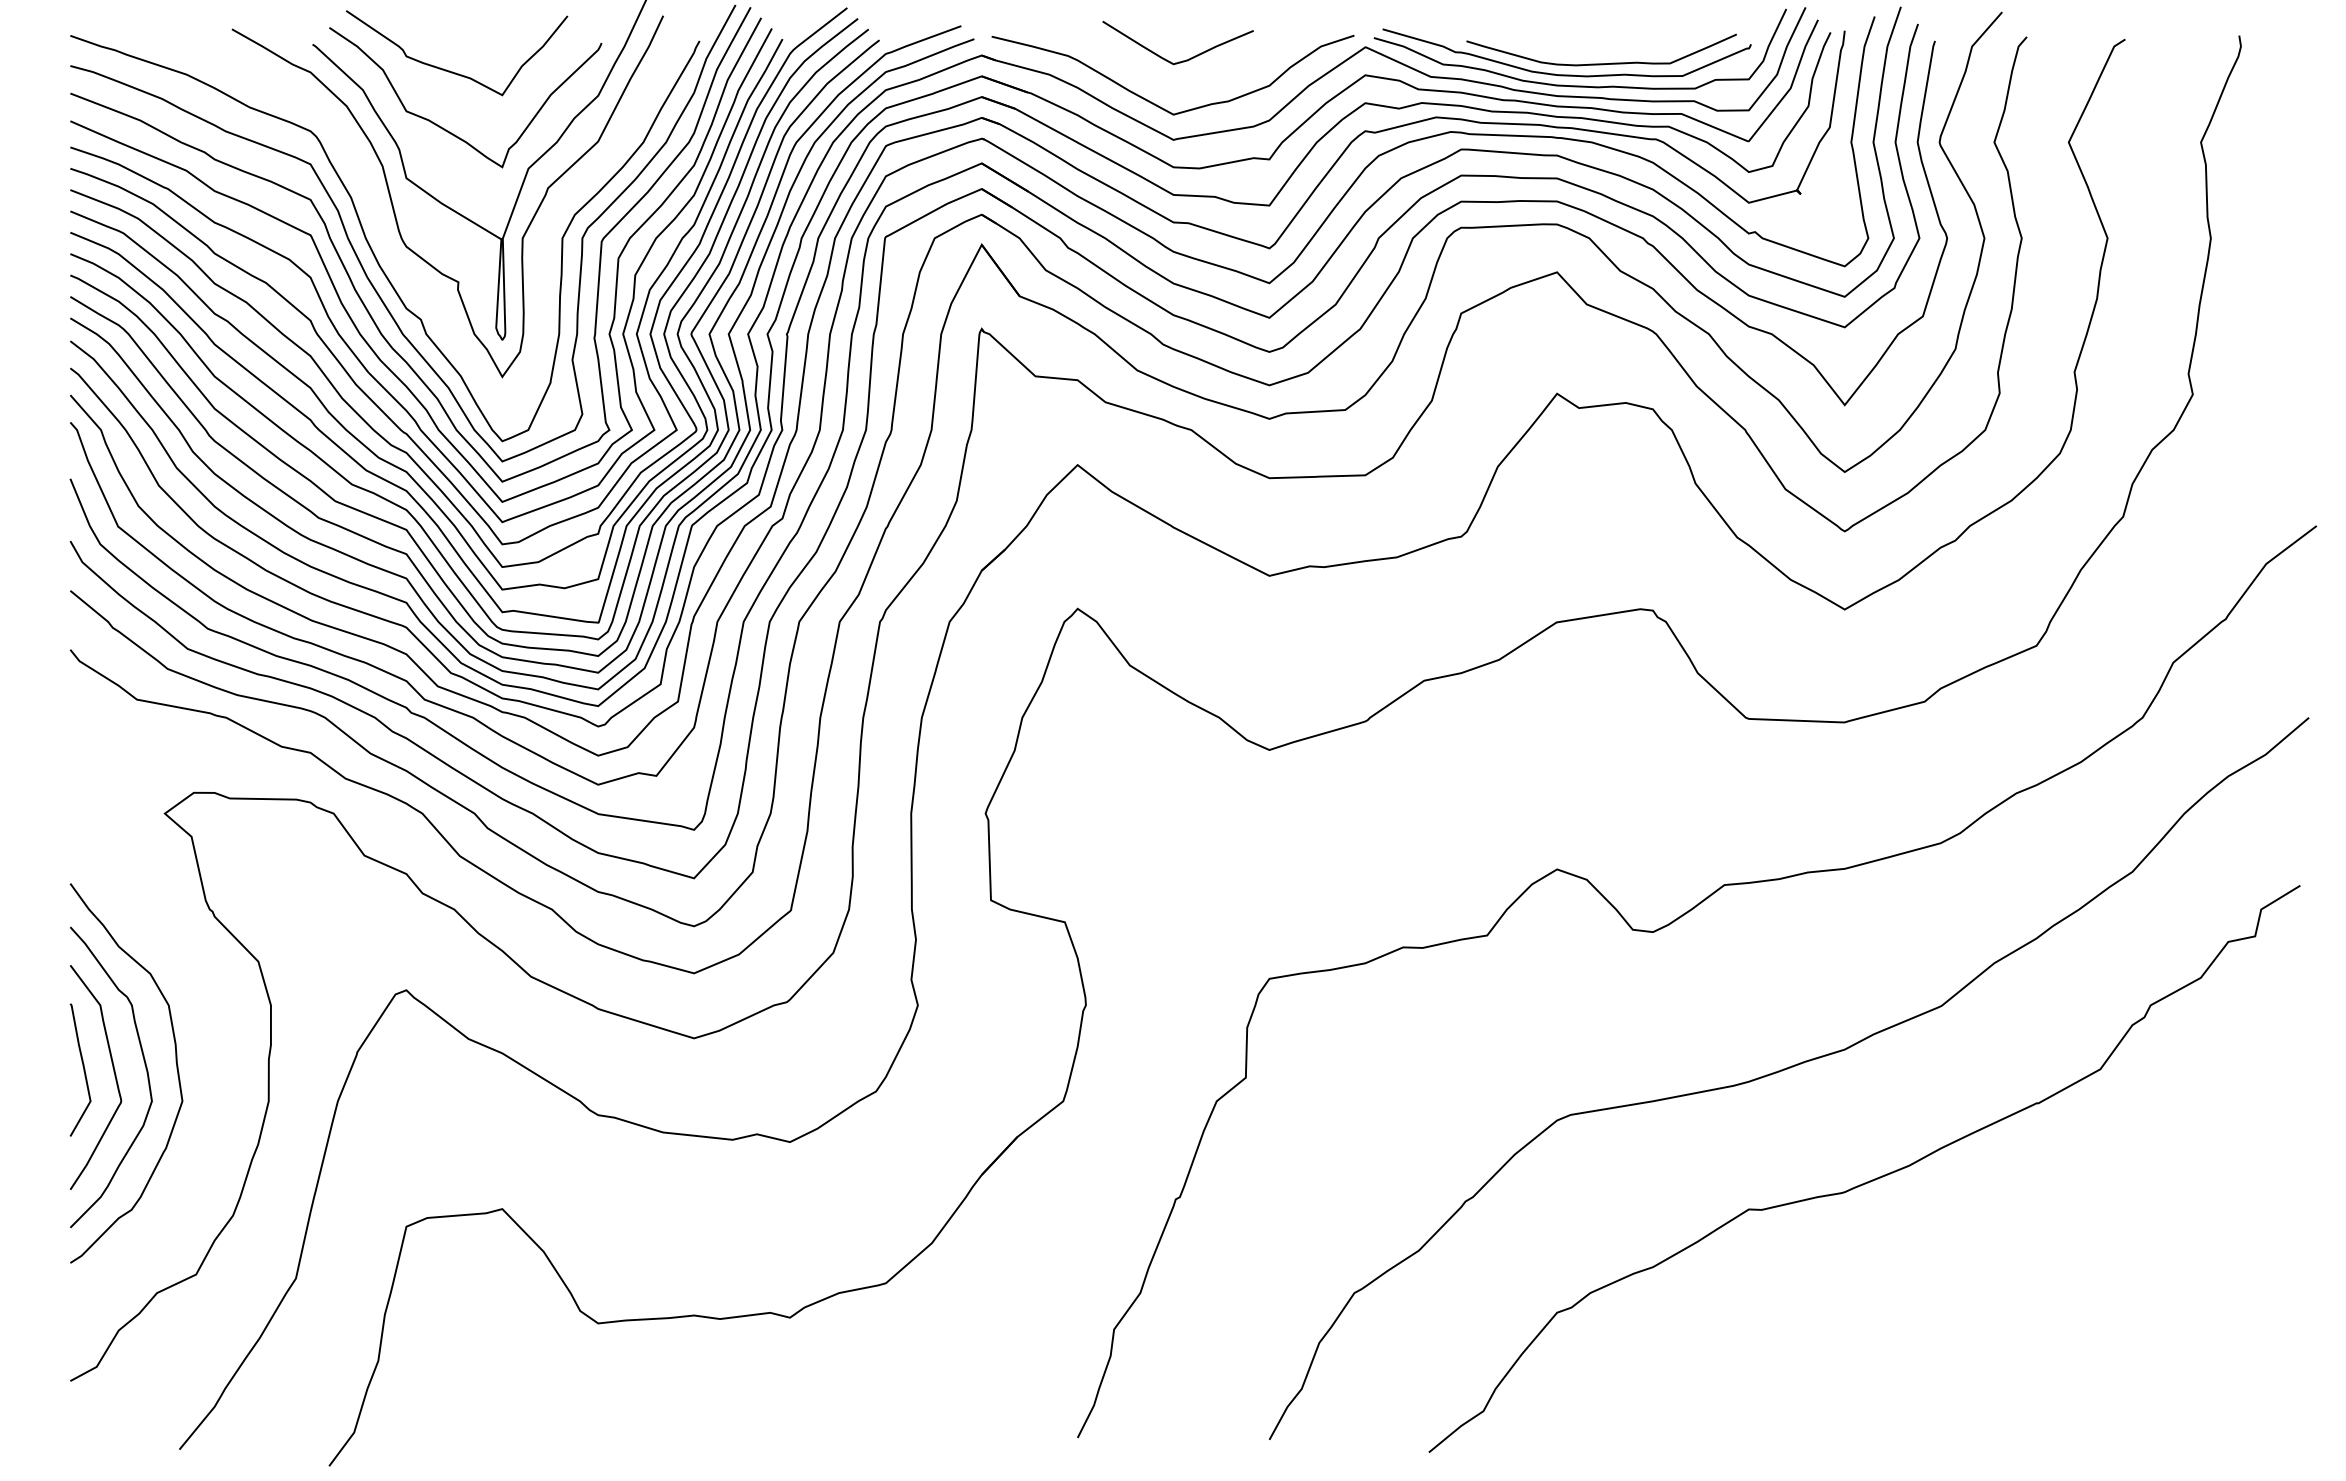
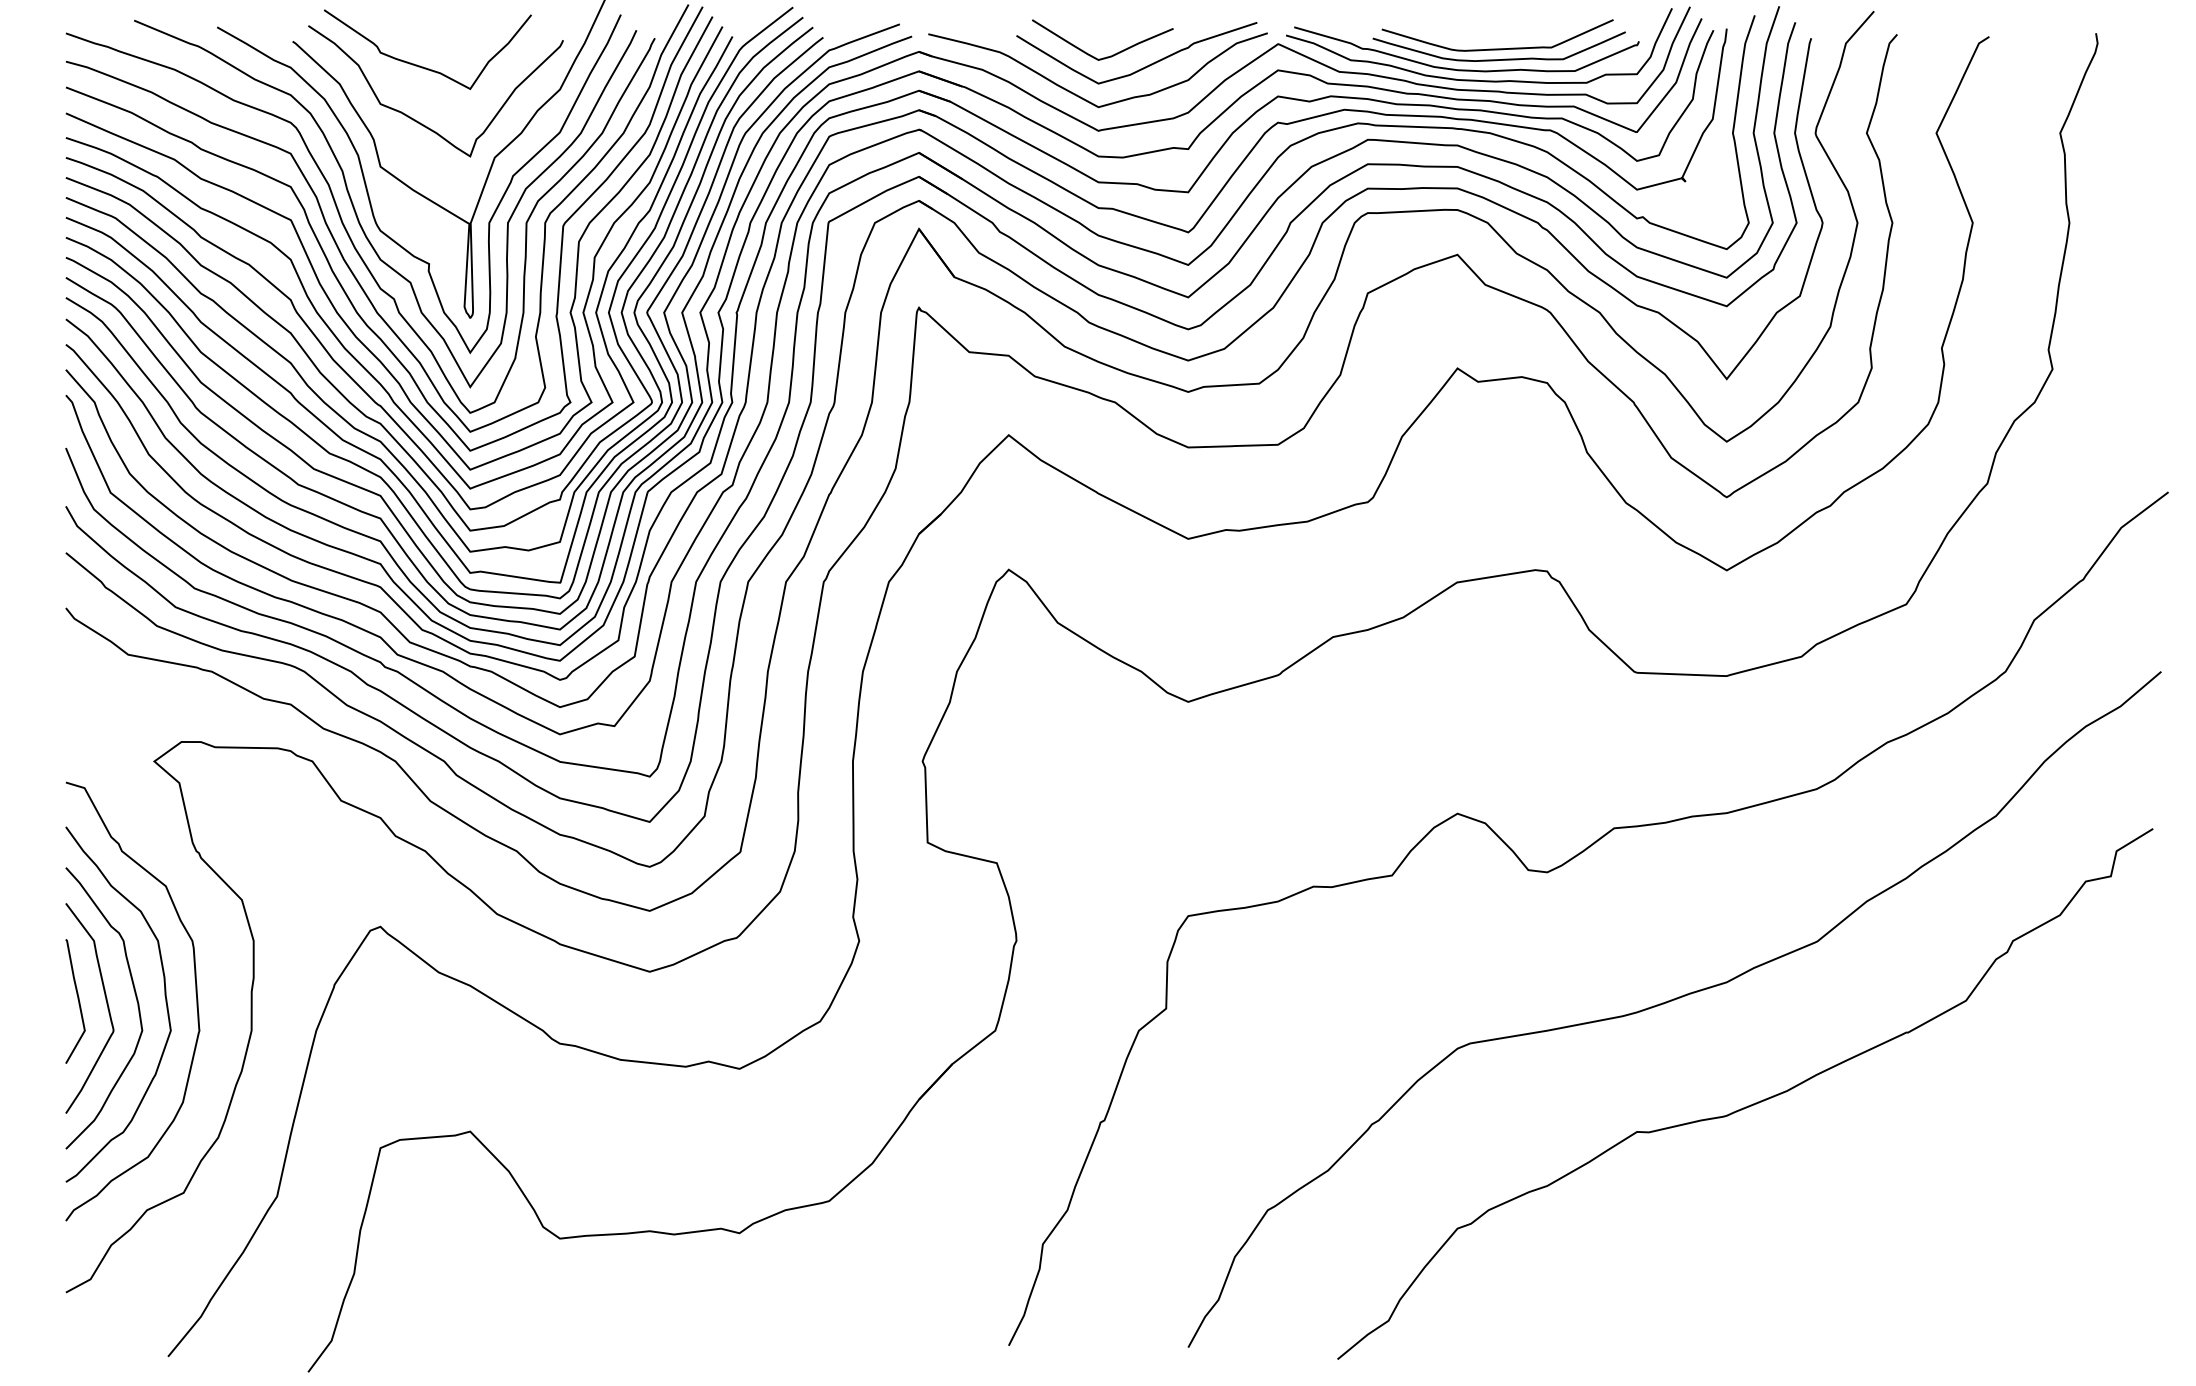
curve: (1602, 51) -> (1500, 48), added
curve: (1222, 71) -> (1144, 66), added
curve: (381, 228) -> (357, 213), added
curve: (209, 1069) -> (196, 1000), added

